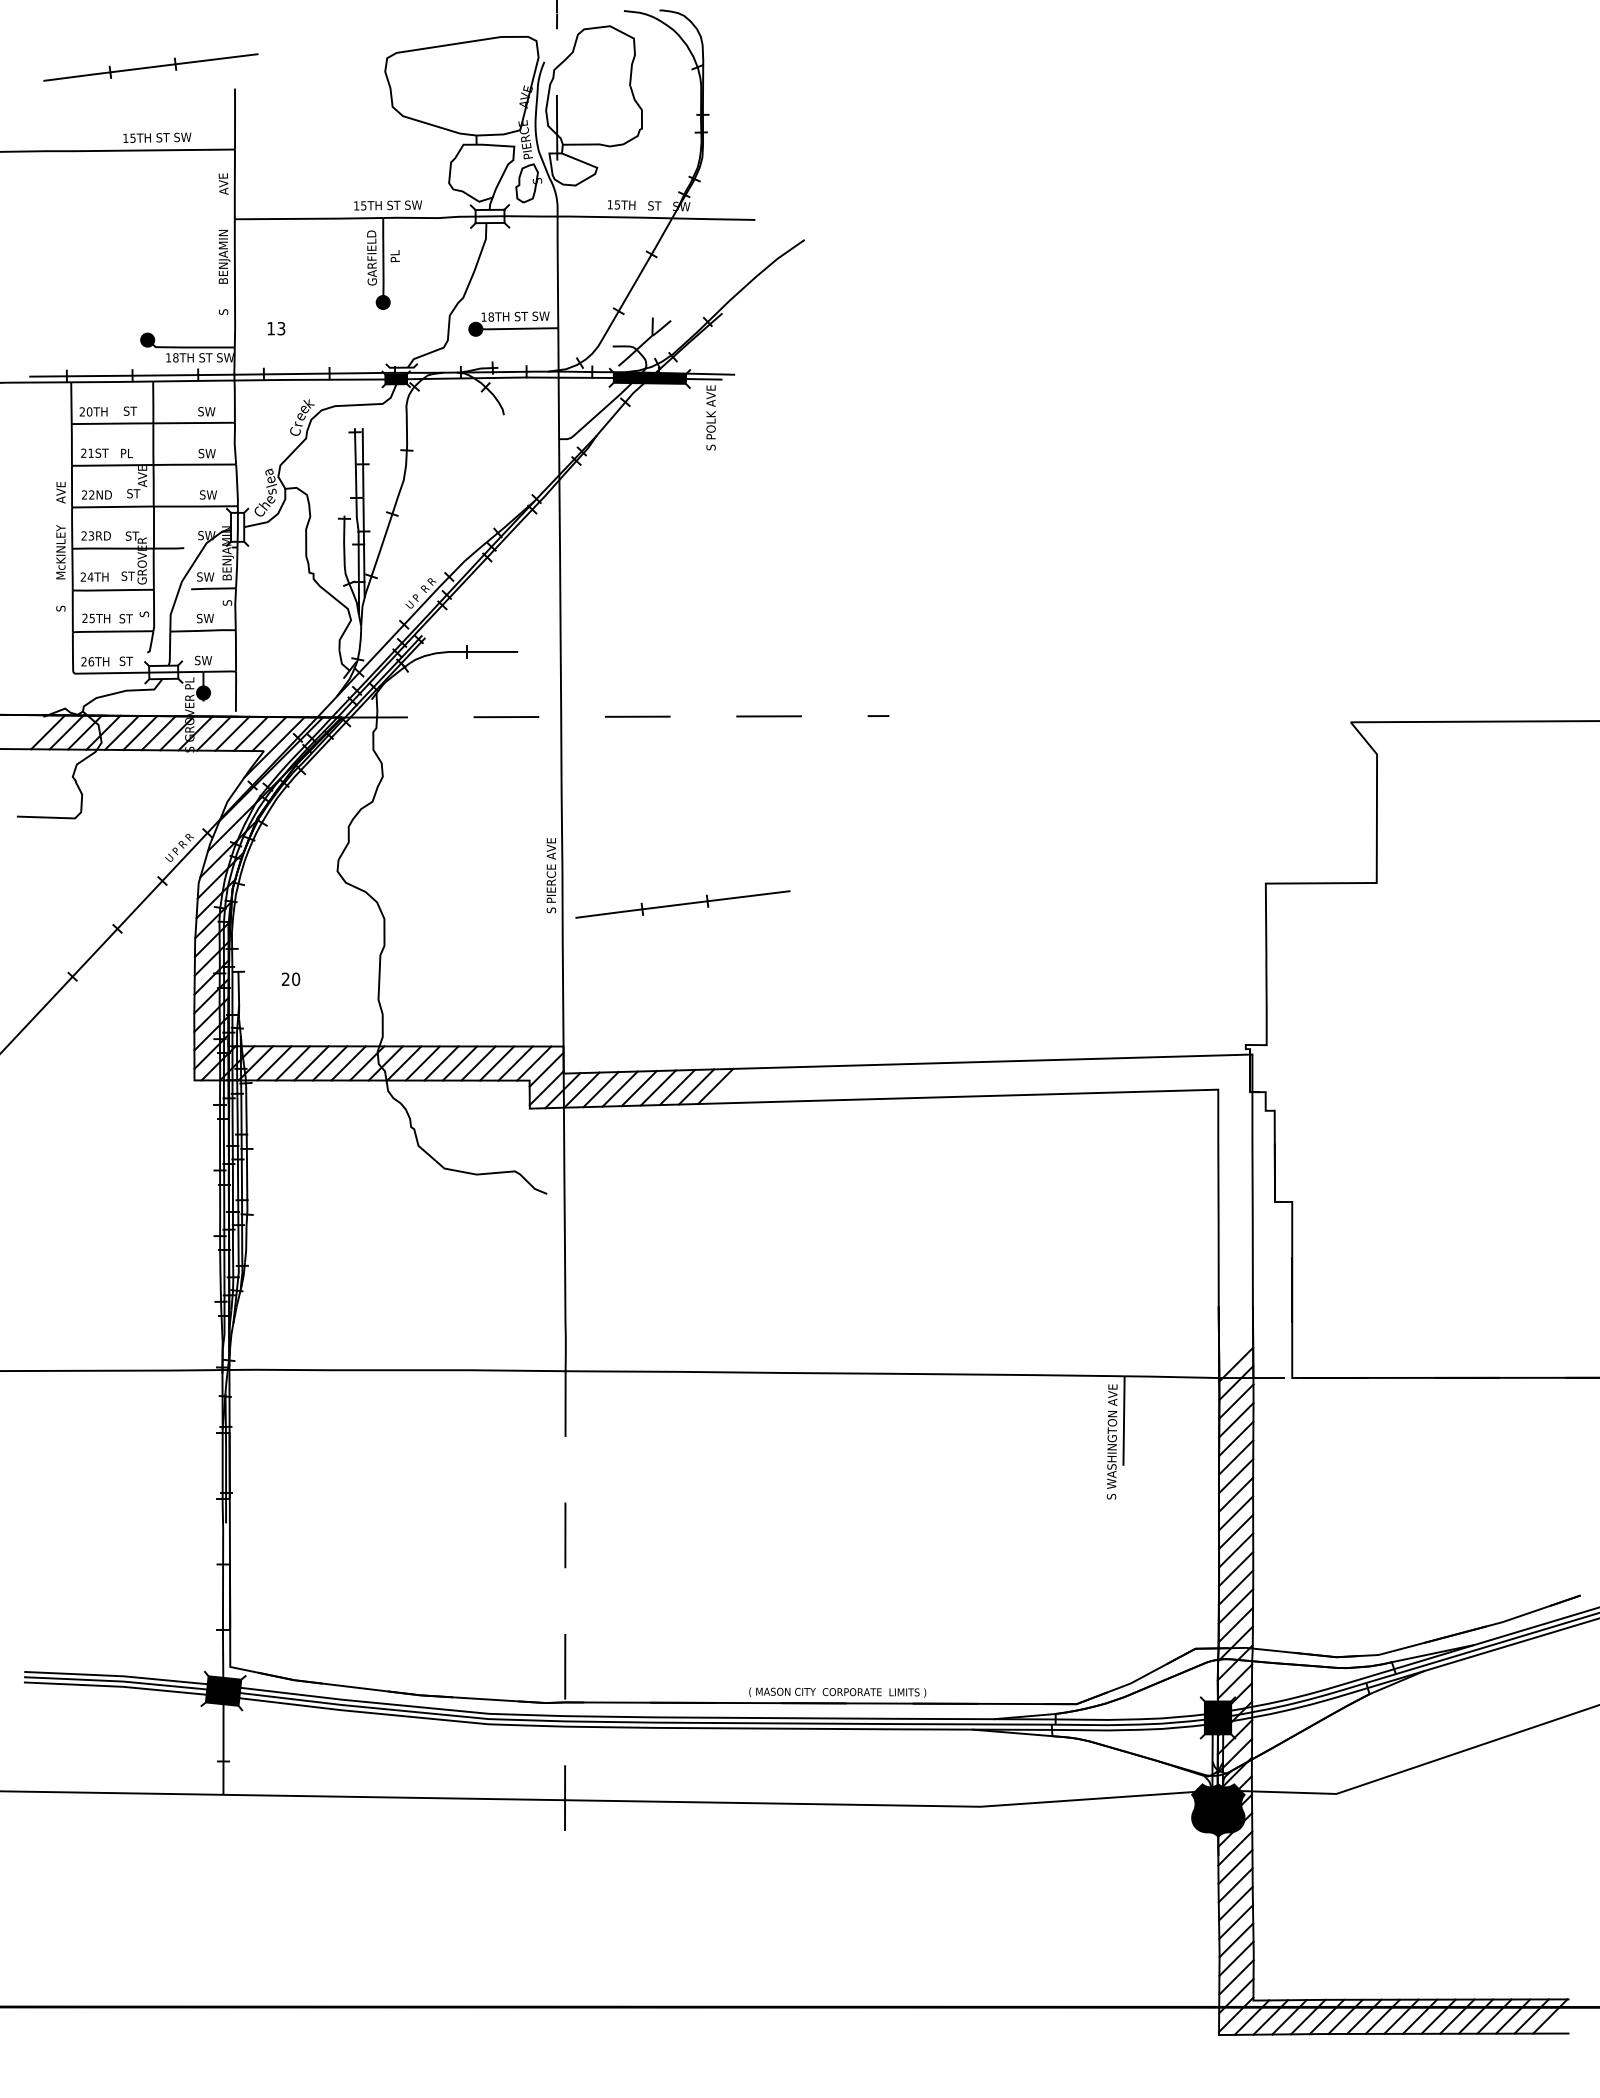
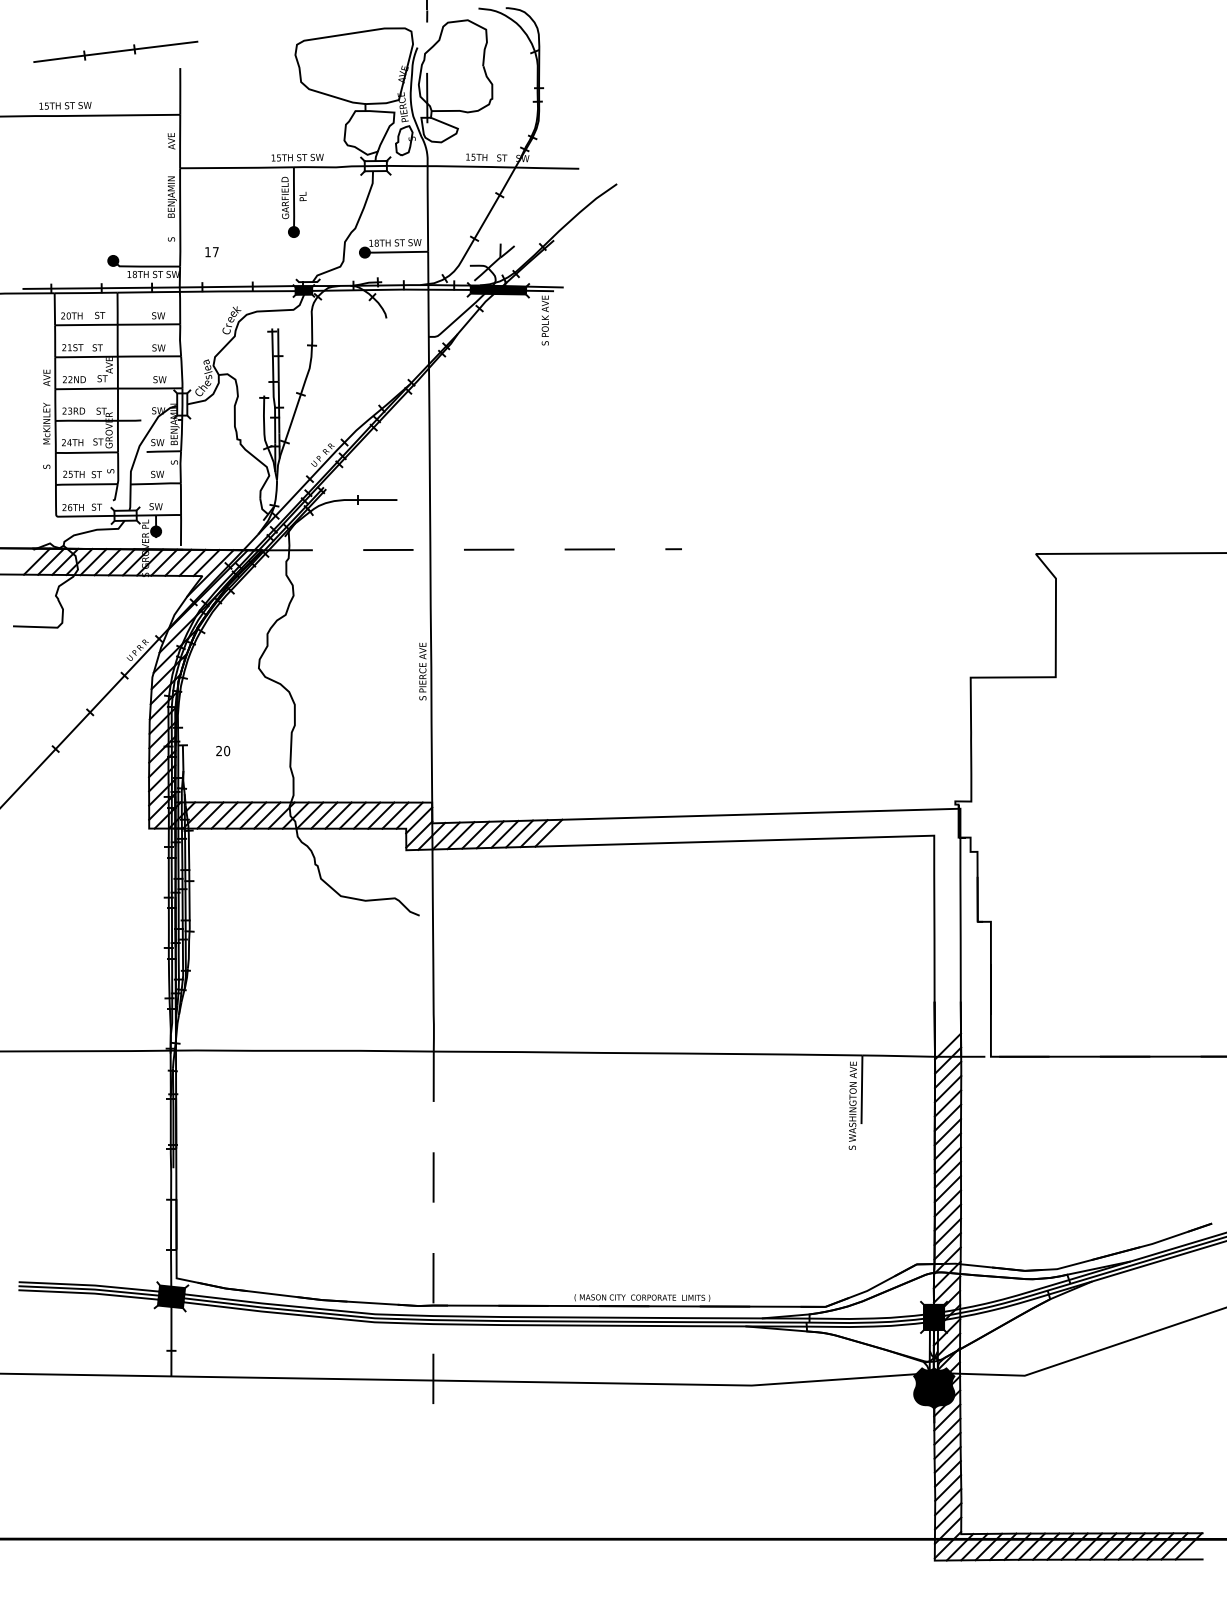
text: (157, 137) -> (65, 105), moved
text: (281, 328) -> (215, 252), 13 -> 17
text: (127, 453) -> (97, 347), PL -> ST
part: (682, 904) -> (523, 693), removed

